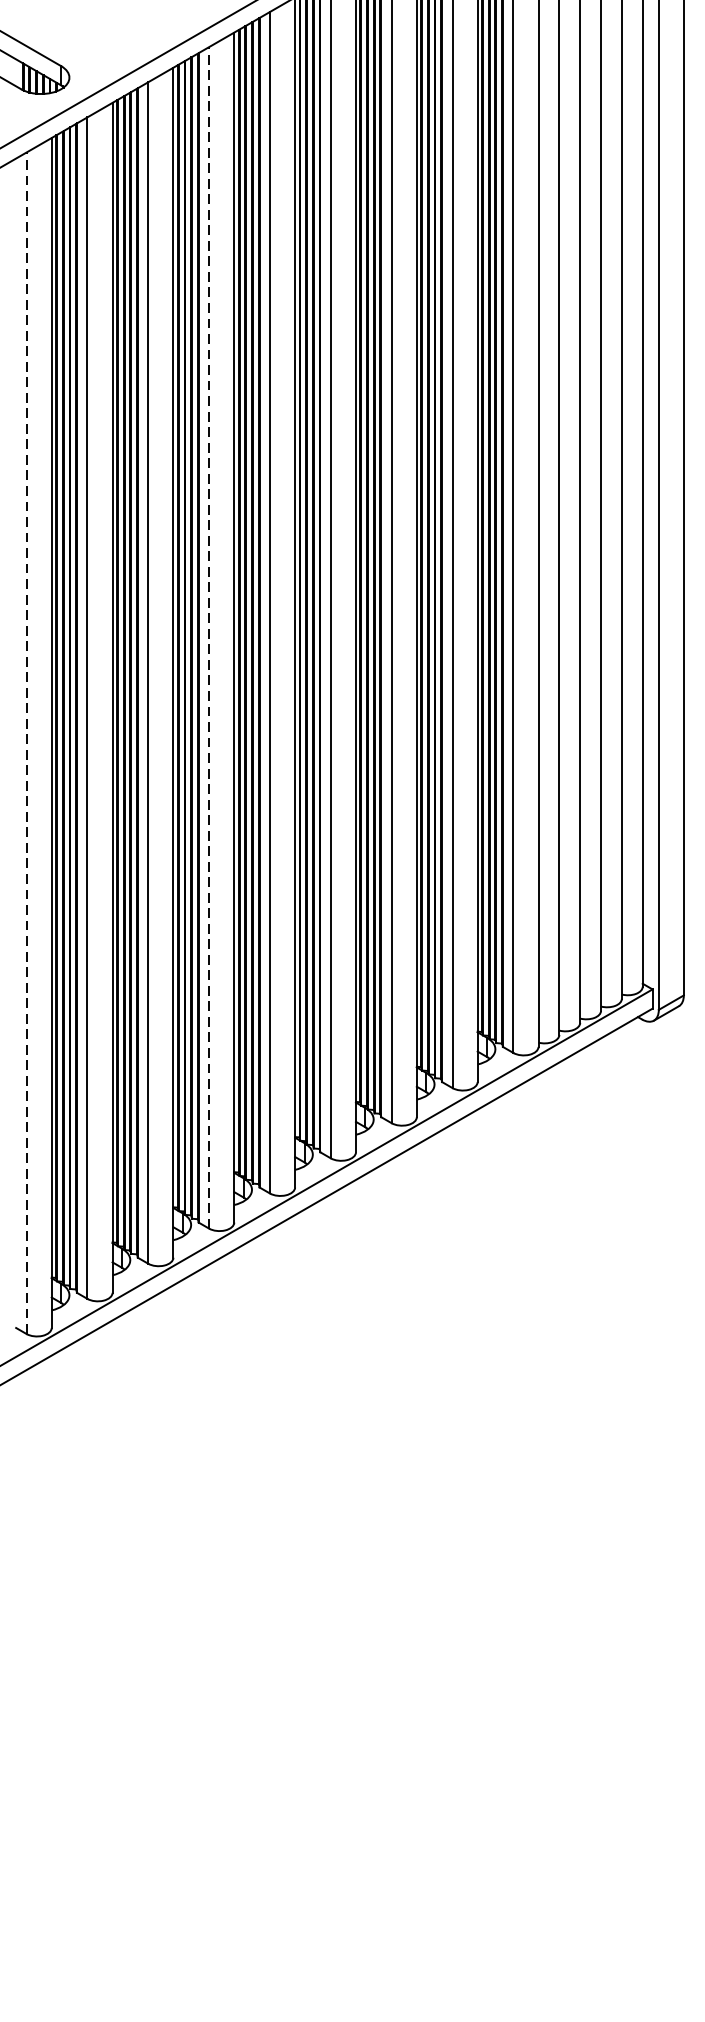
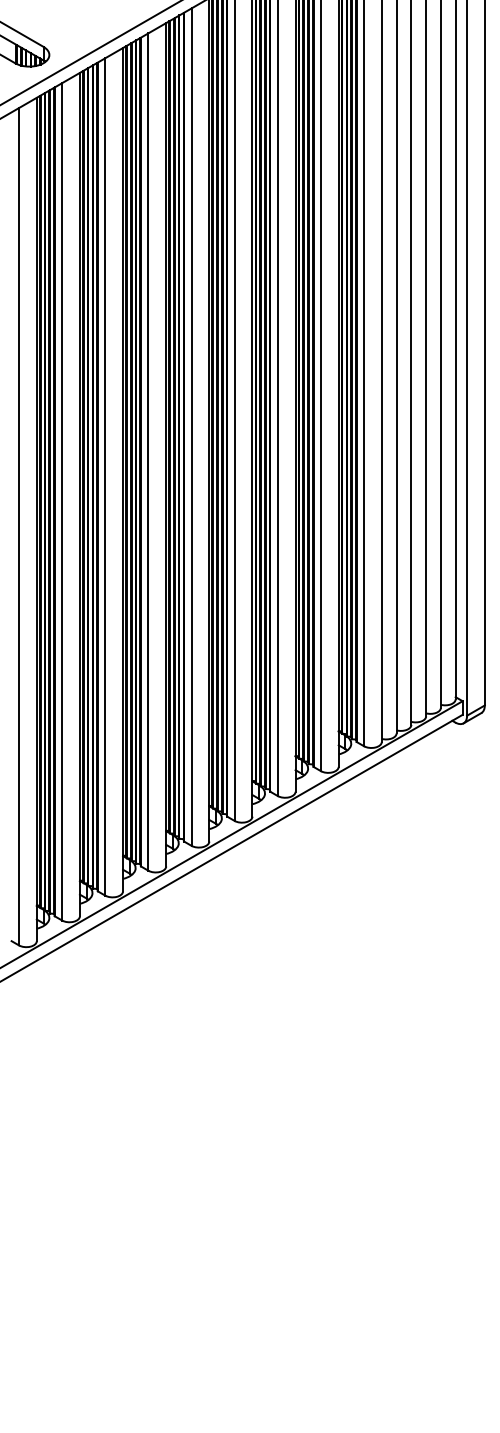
line: (209, 638) -> (148, 452), dashed -> solid
line: (27, 742) -> (19, 526), dashed -> solid

